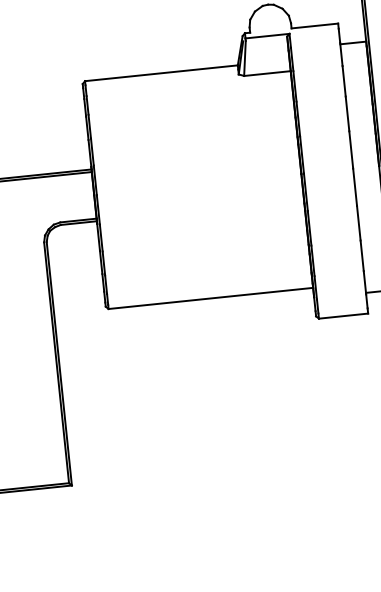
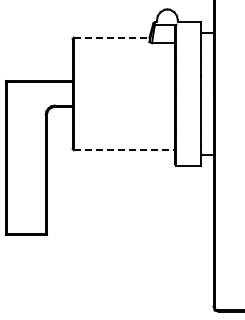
line: (161, 73) -> (111, 37), solid -> dashed
line: (210, 298) -> (124, 150), solid -> dashed

